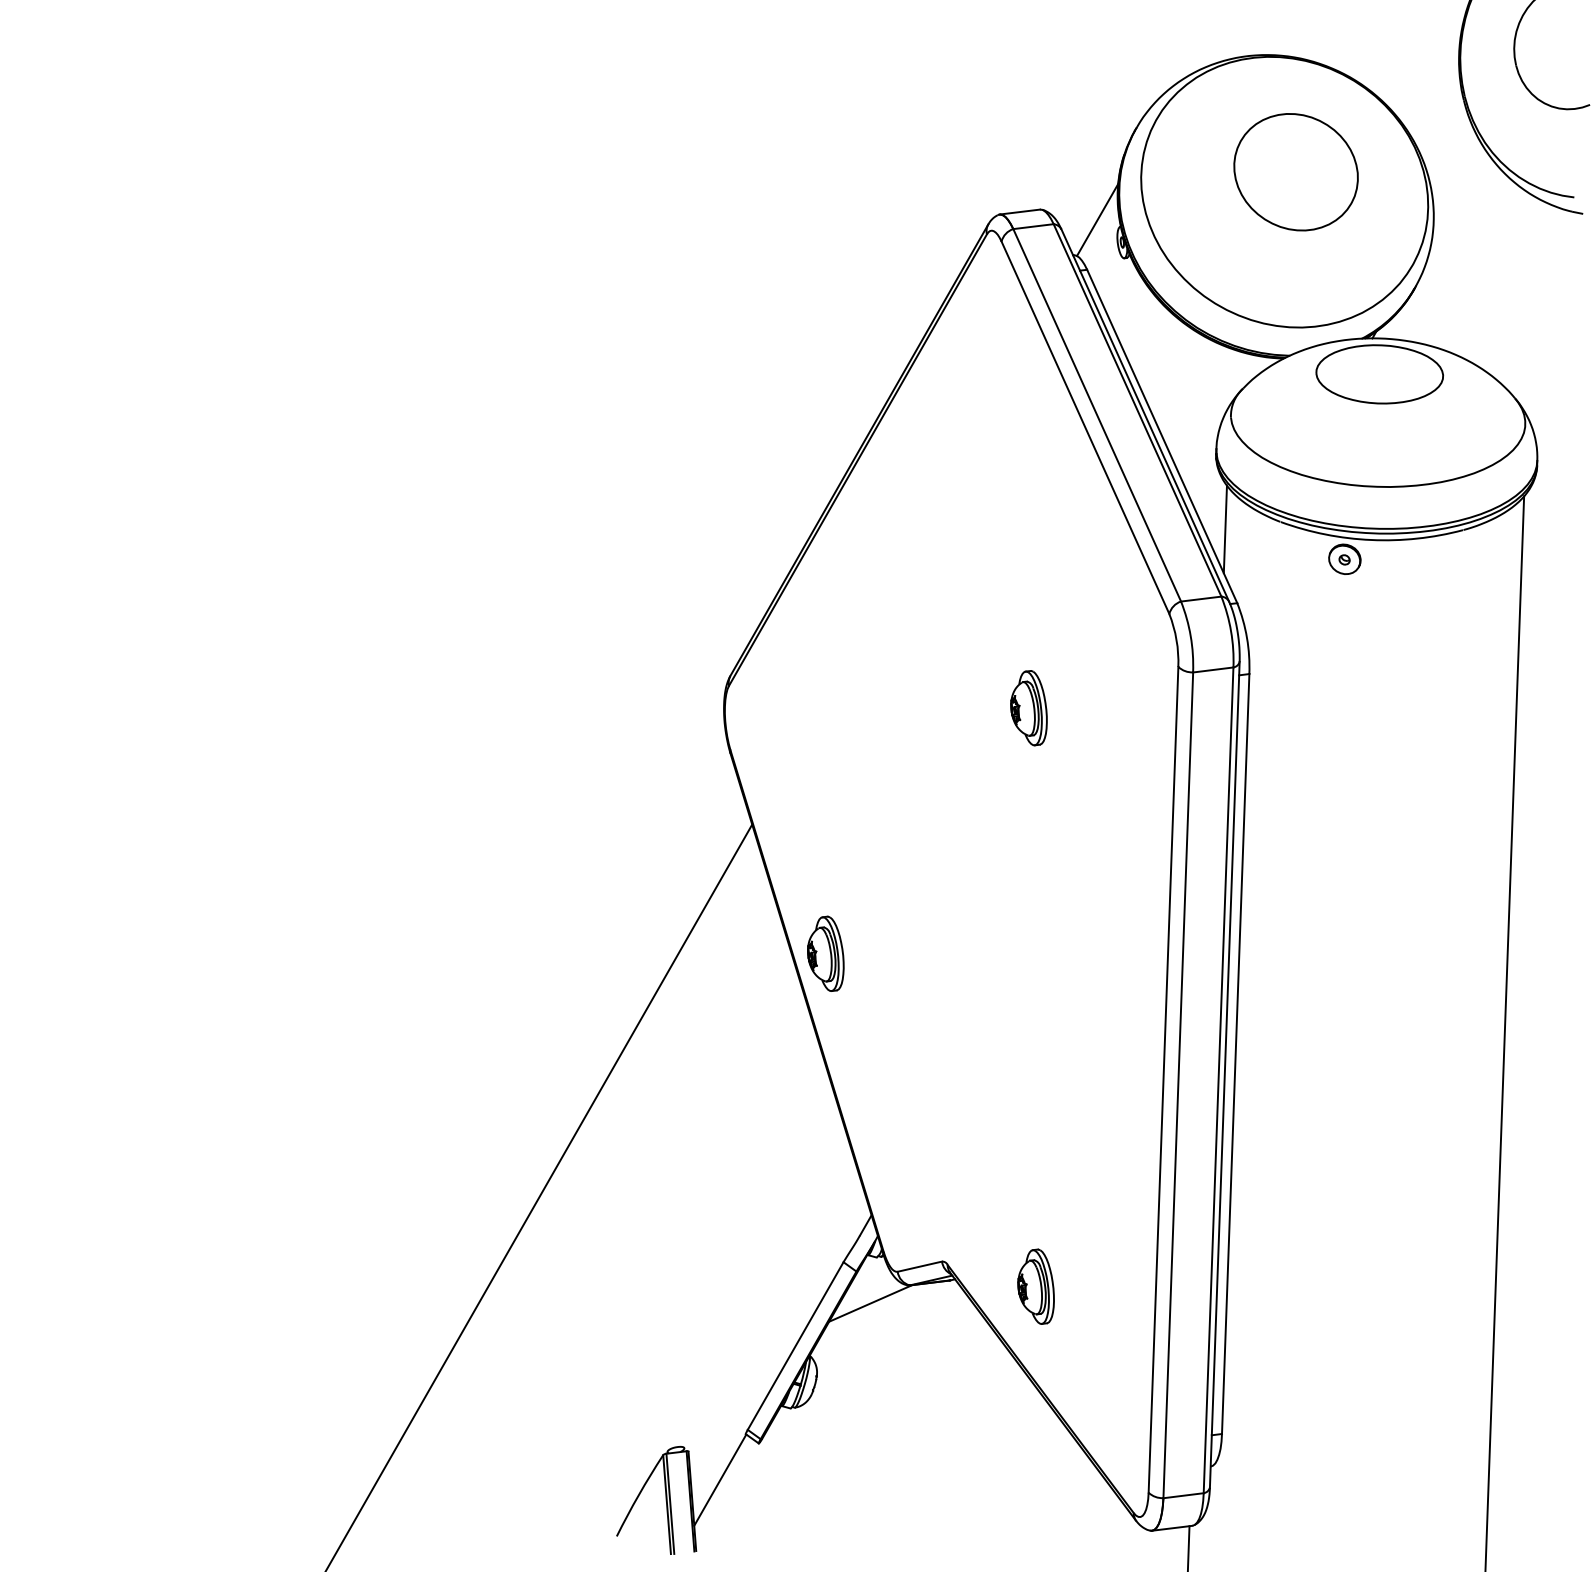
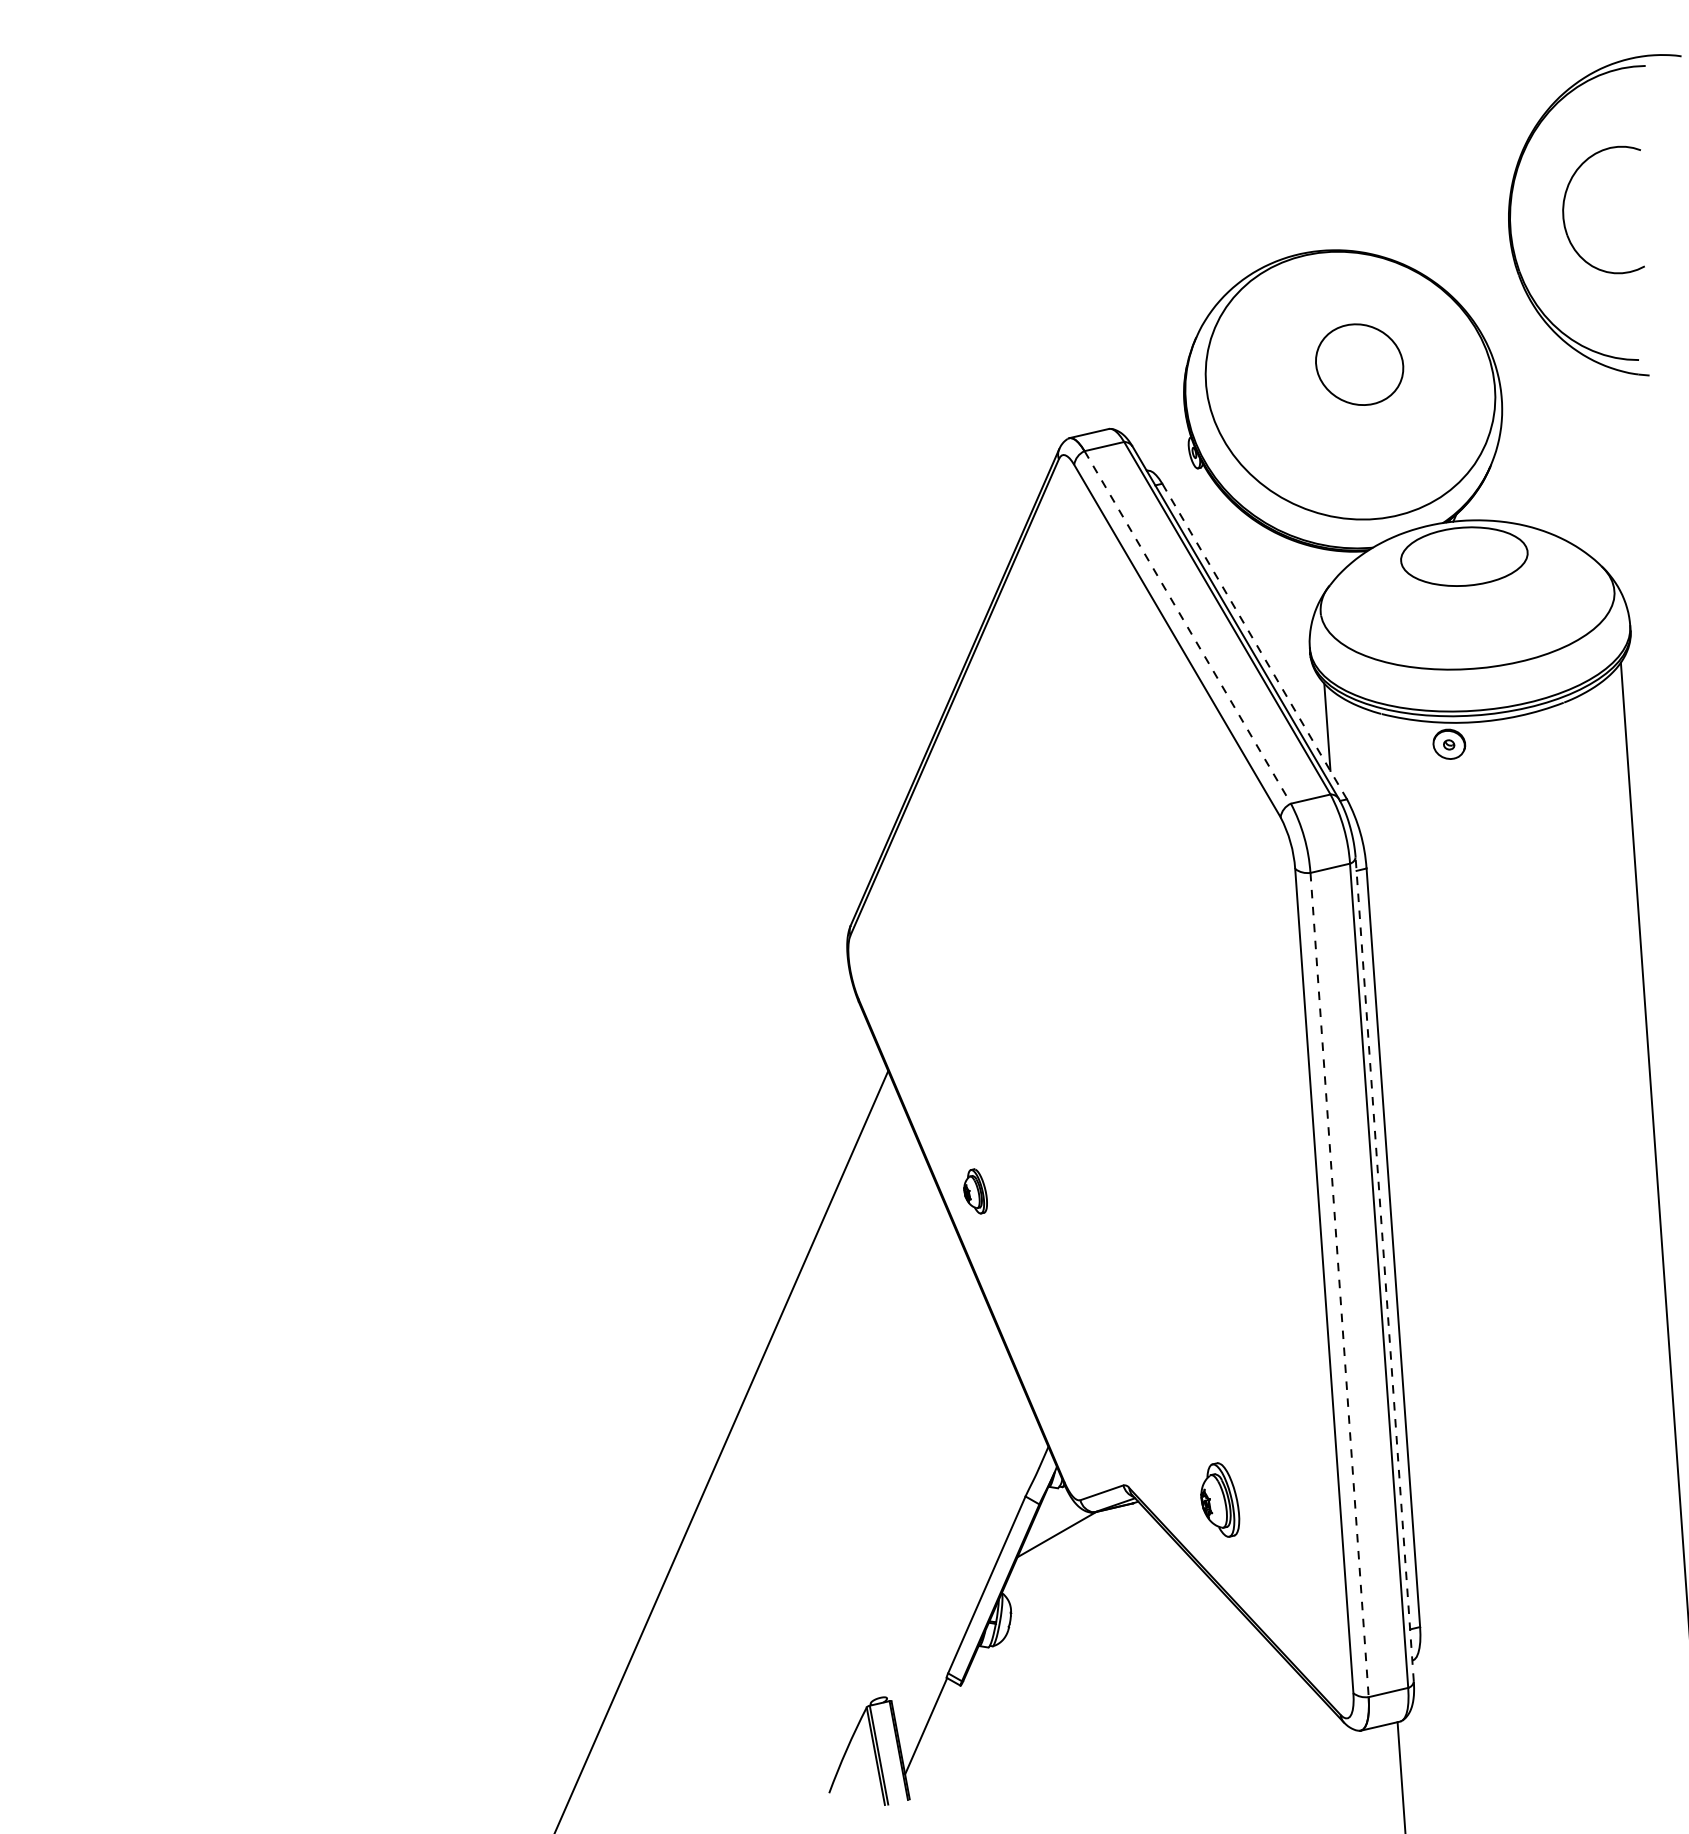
part: (1295, 172) -> (1359, 364), size x0.7
line: (1097, 219) -> (1167, 432), removed
line: (1097, 415) -> (1188, 627), solid -> dashed
line: (1162, 436) -> (1254, 641), solid -> dashed
part: (1029, 707) -> (1151, 925), removed
part: (826, 953) -> (975, 1191), size x0.6
line: (1224, 1074) -> (1384, 1269), solid -> dashed
line: (1178, 1085) -> (1339, 1285), solid -> dashed

